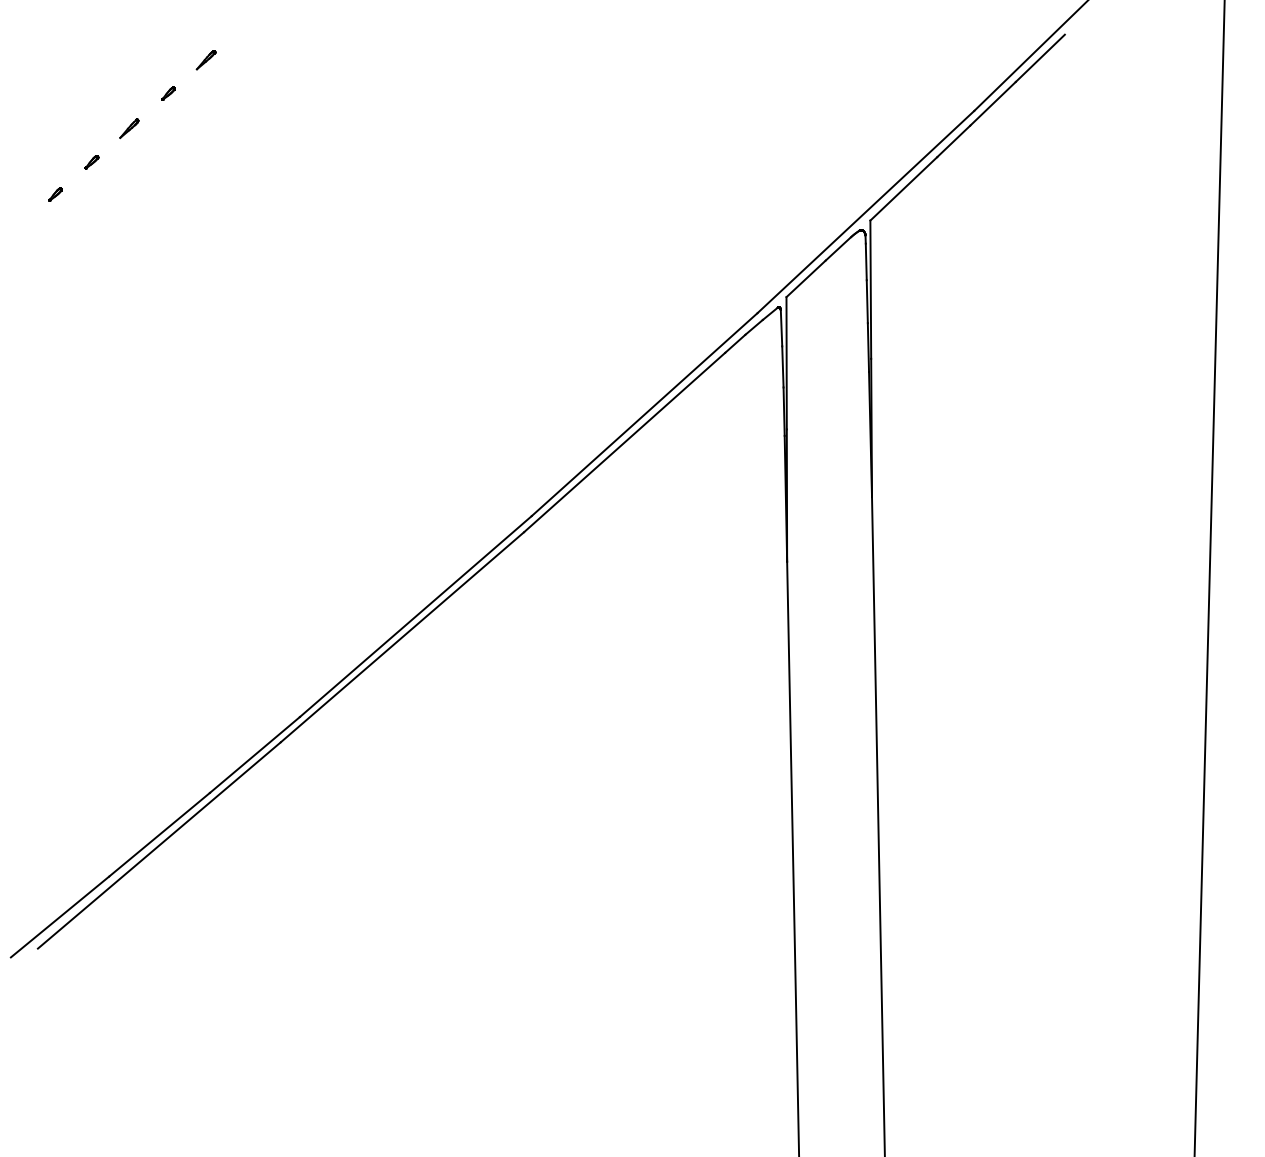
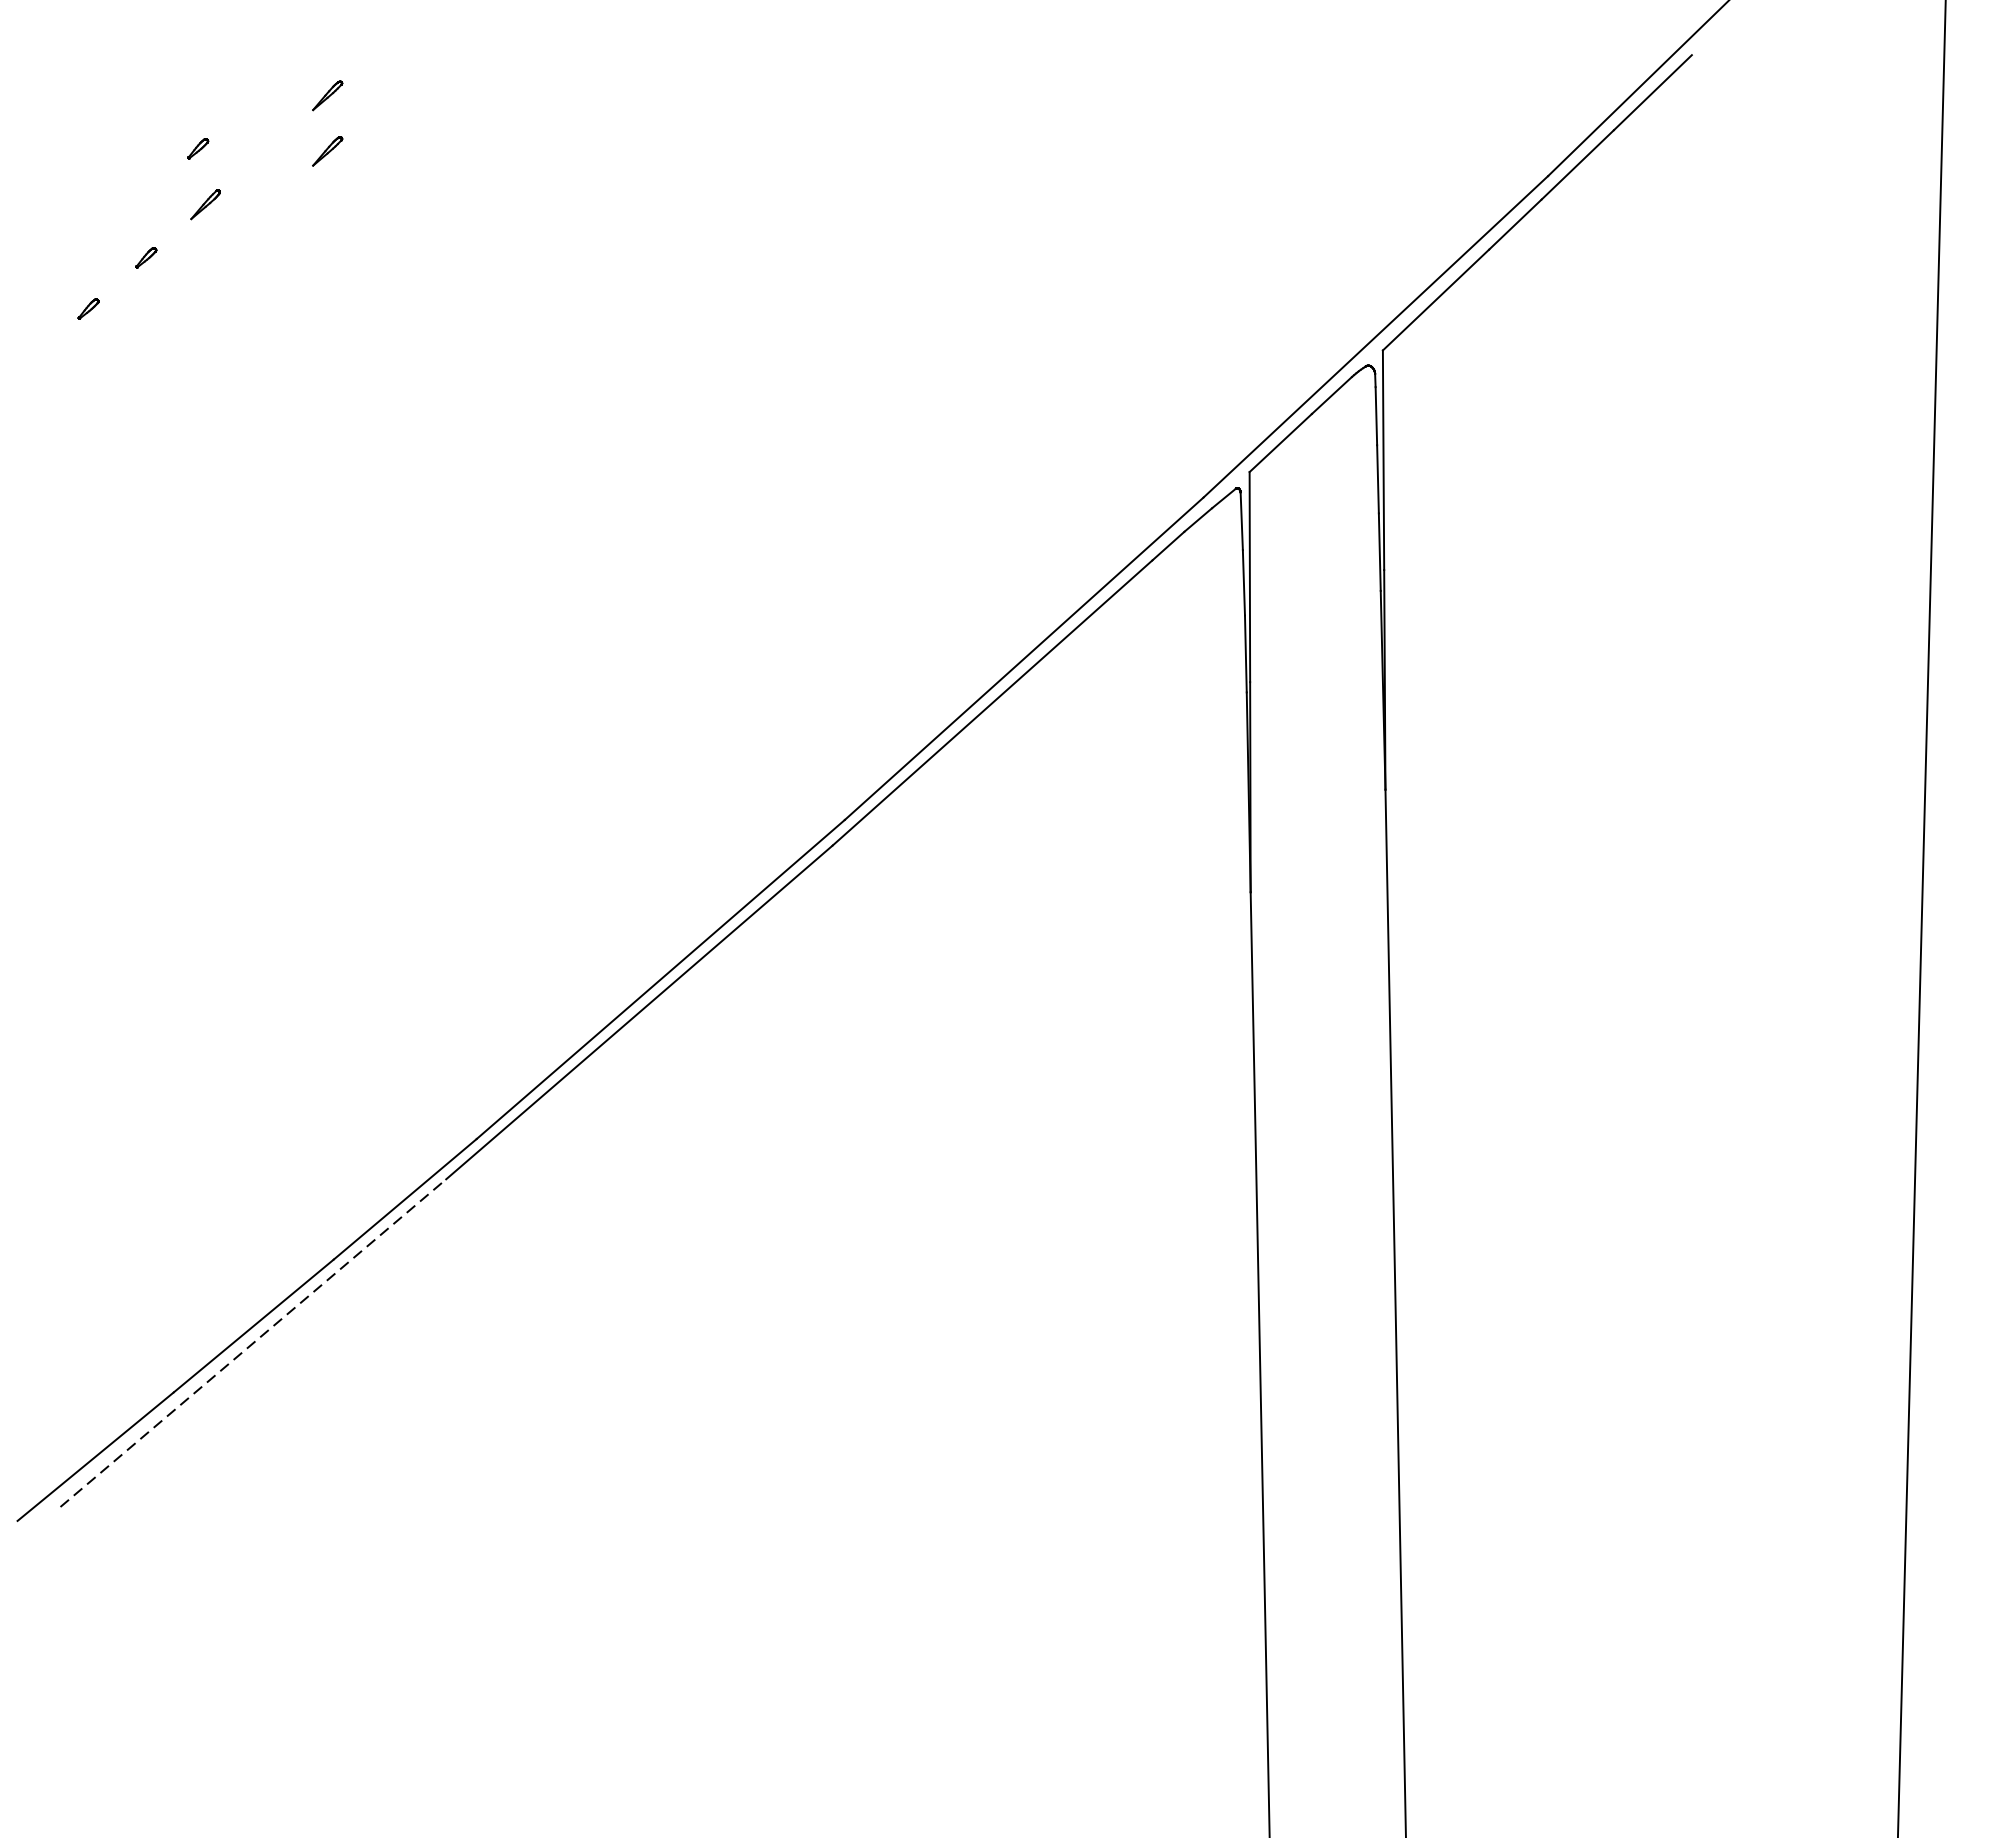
part: (168, 93) -> (197, 148), moved
part: (205, 95) -> (326, 151), added
line: (159, 845) -> (253, 1343), solid -> dashed

